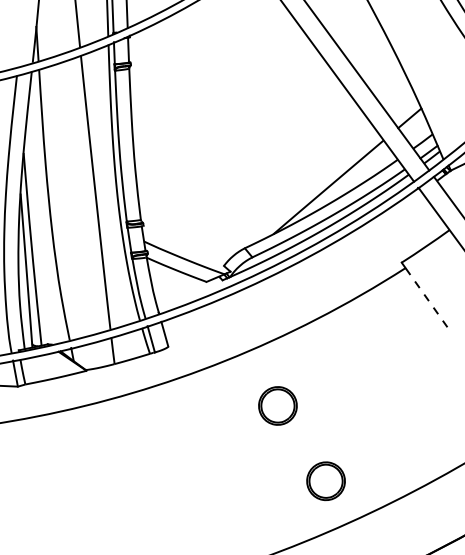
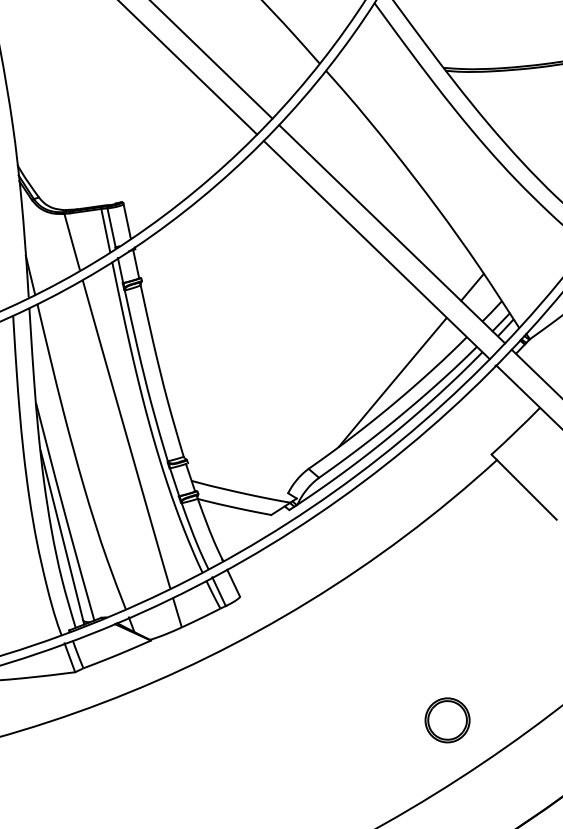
line: (426, 297) -> (526, 489), dashed -> solid
part: (277, 406) -> (377, 643), removed

